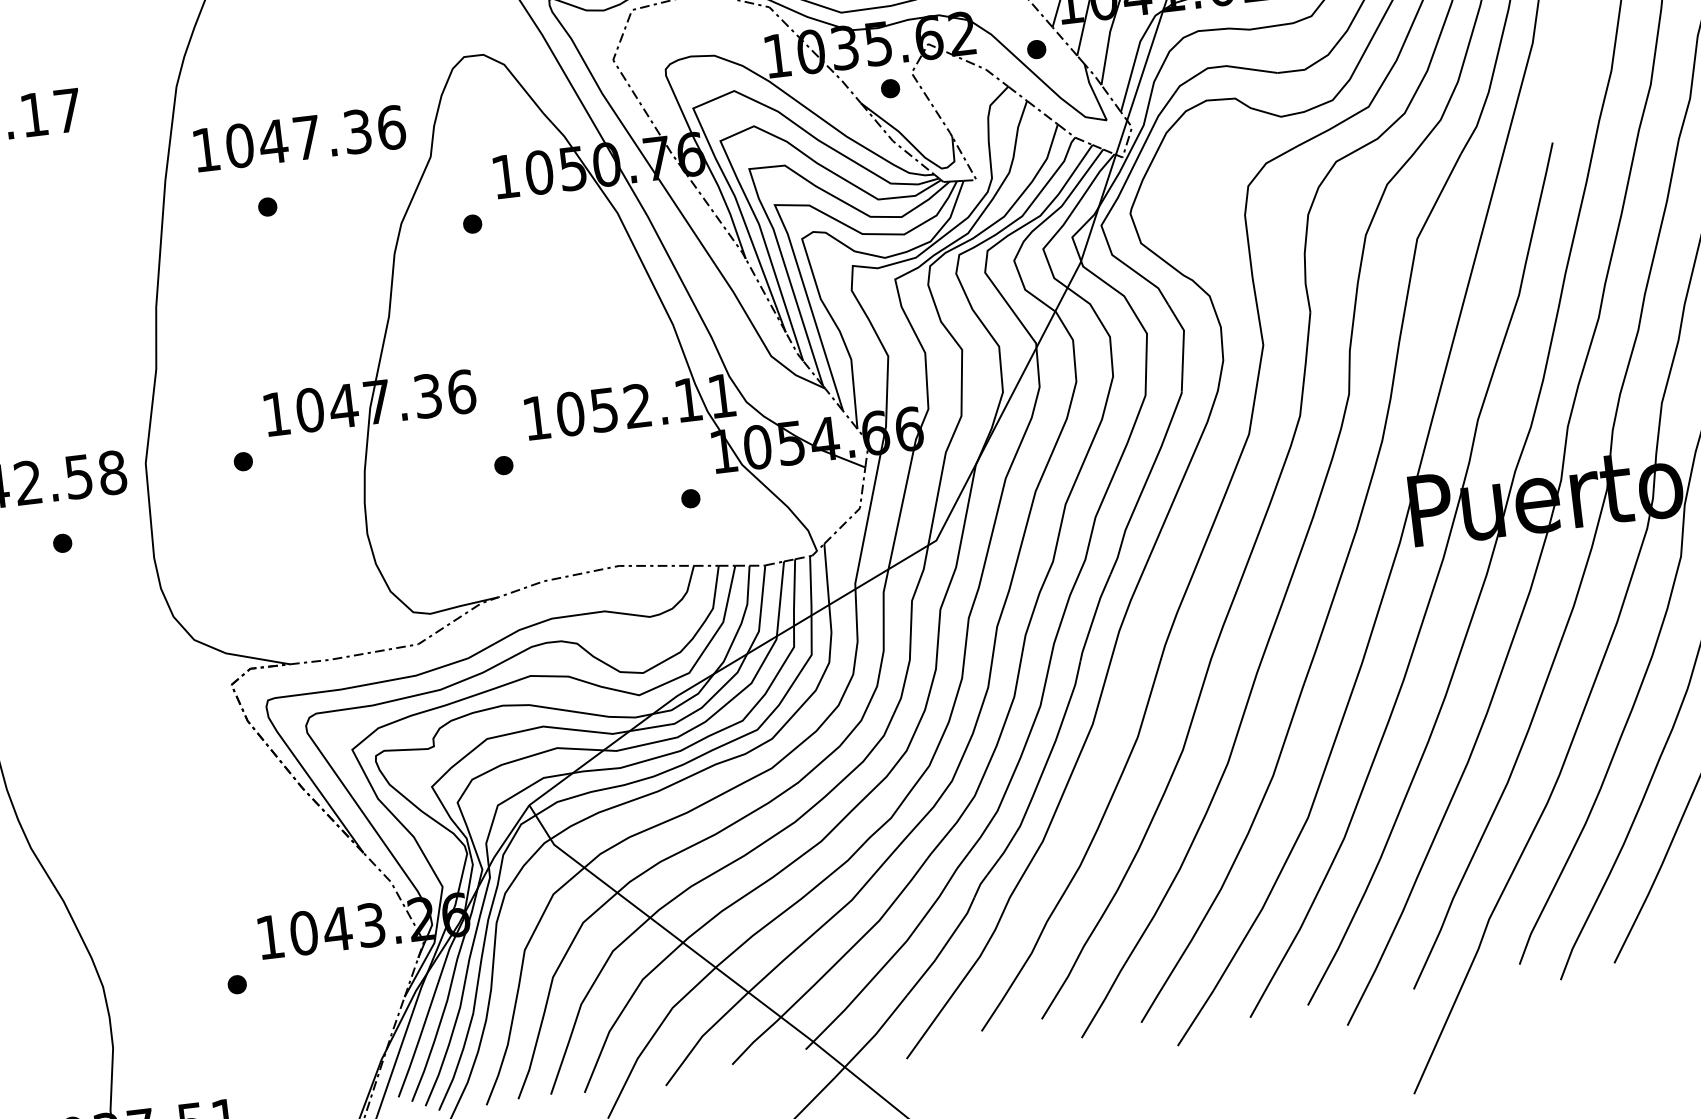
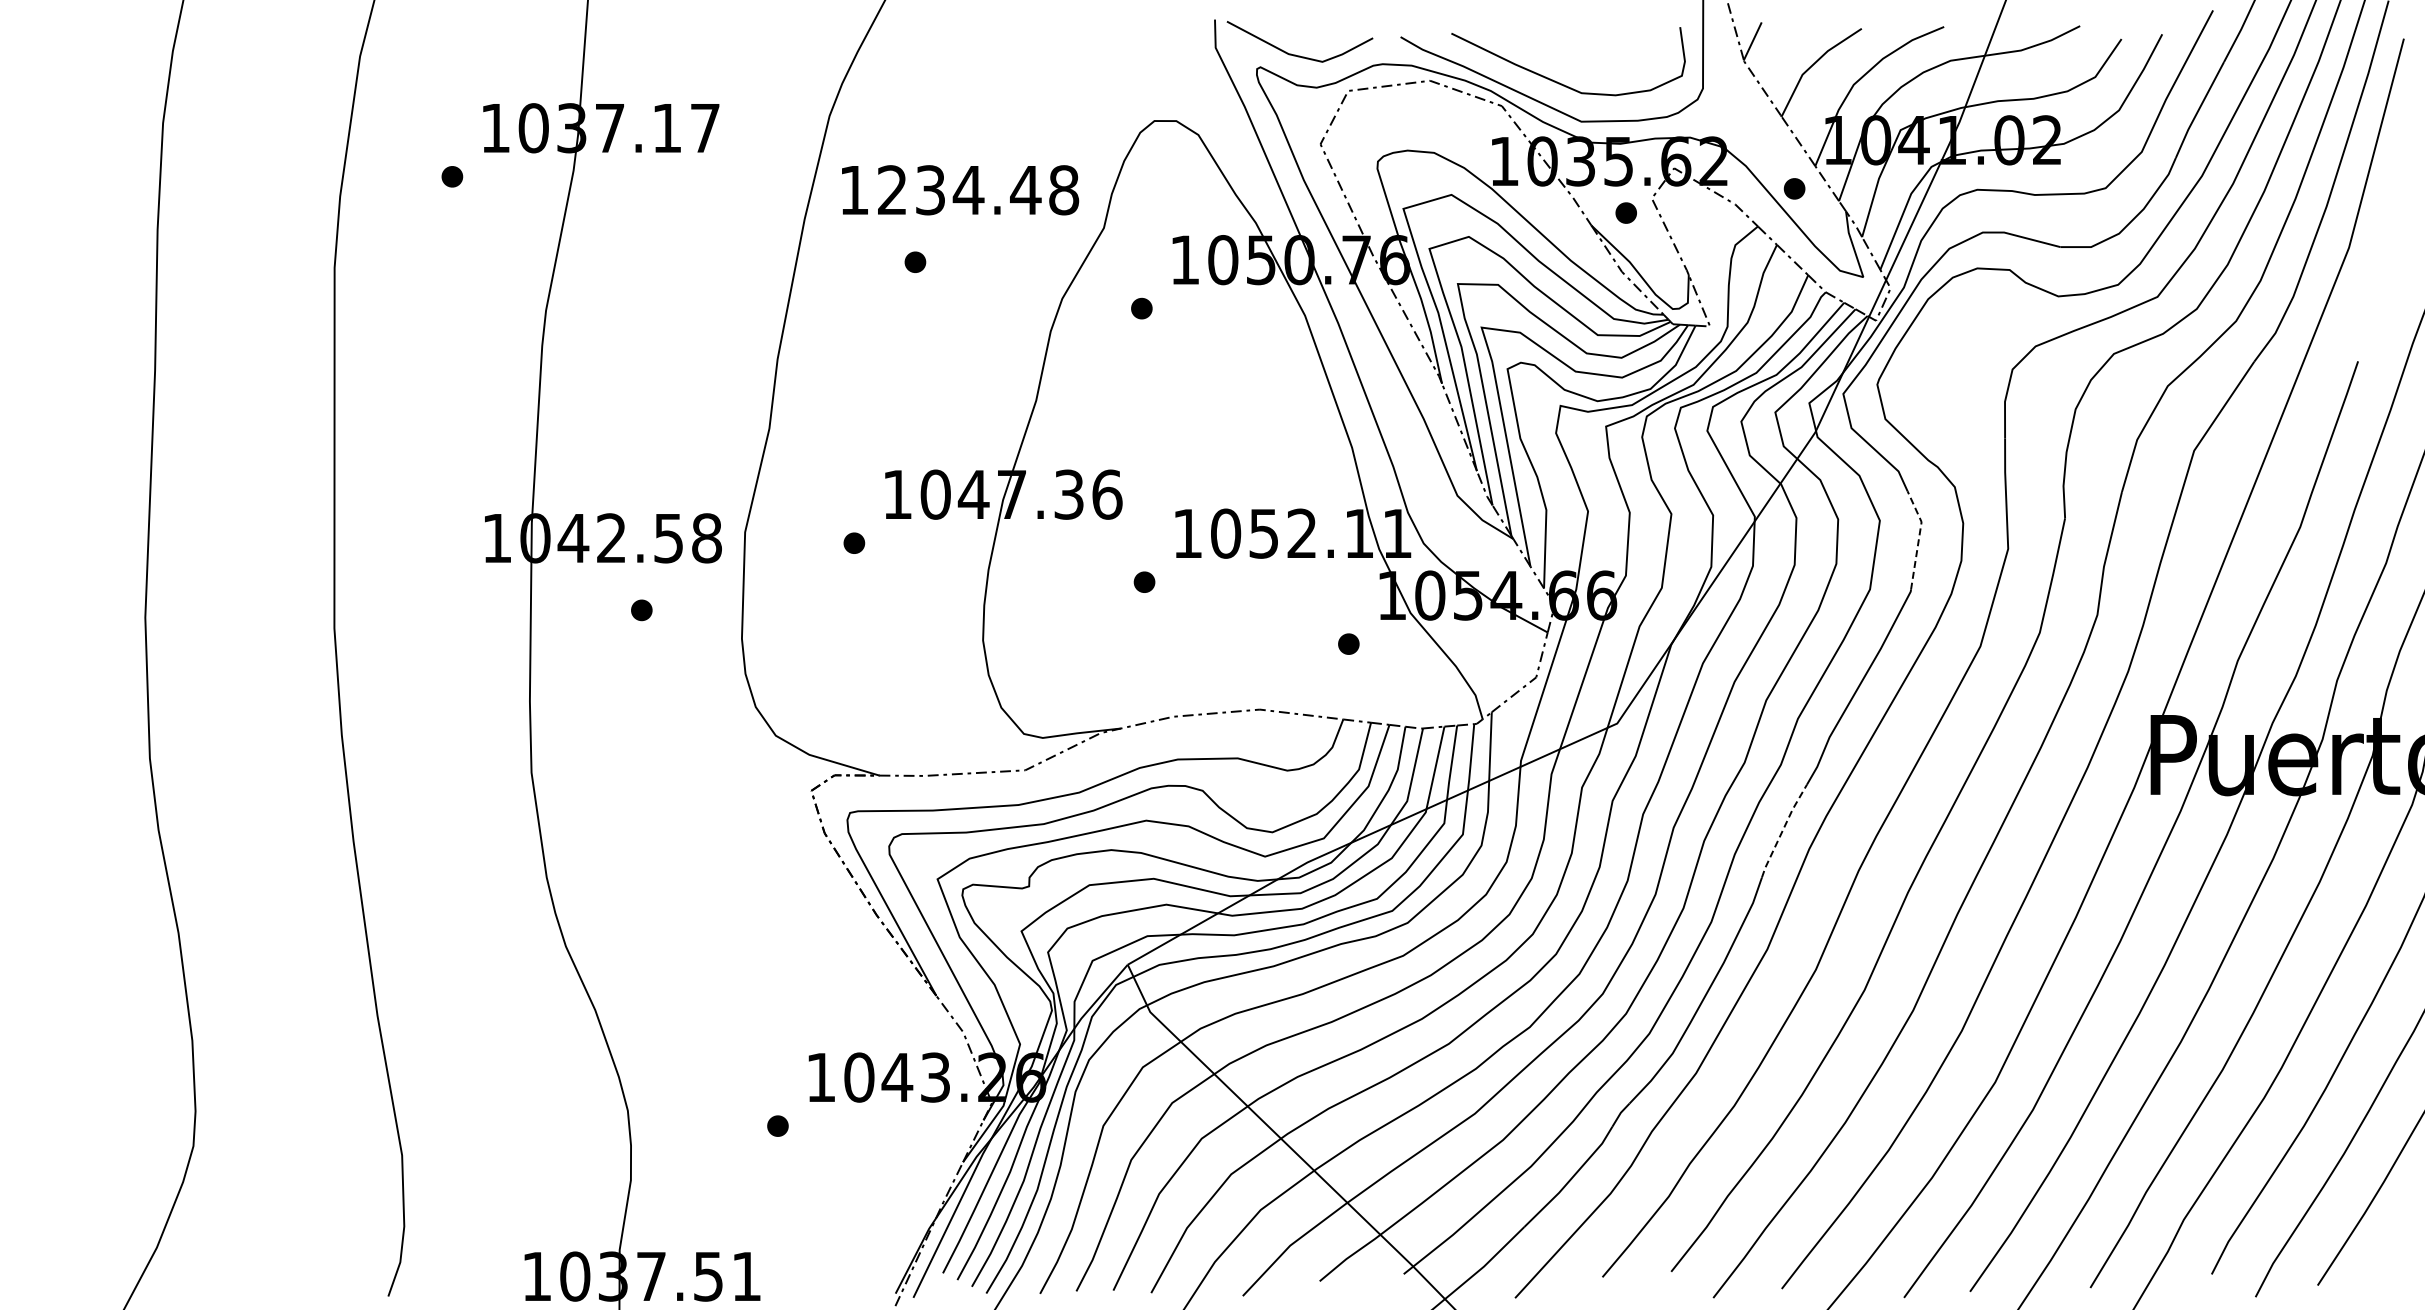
text: (315, 136) -> (978, 190), 1047.36 -> 1234.48
line: (1183, 345) -> (1919, 538), solid -> dashed
line: (1094, 617) -> (1783, 830), solid -> dashed

